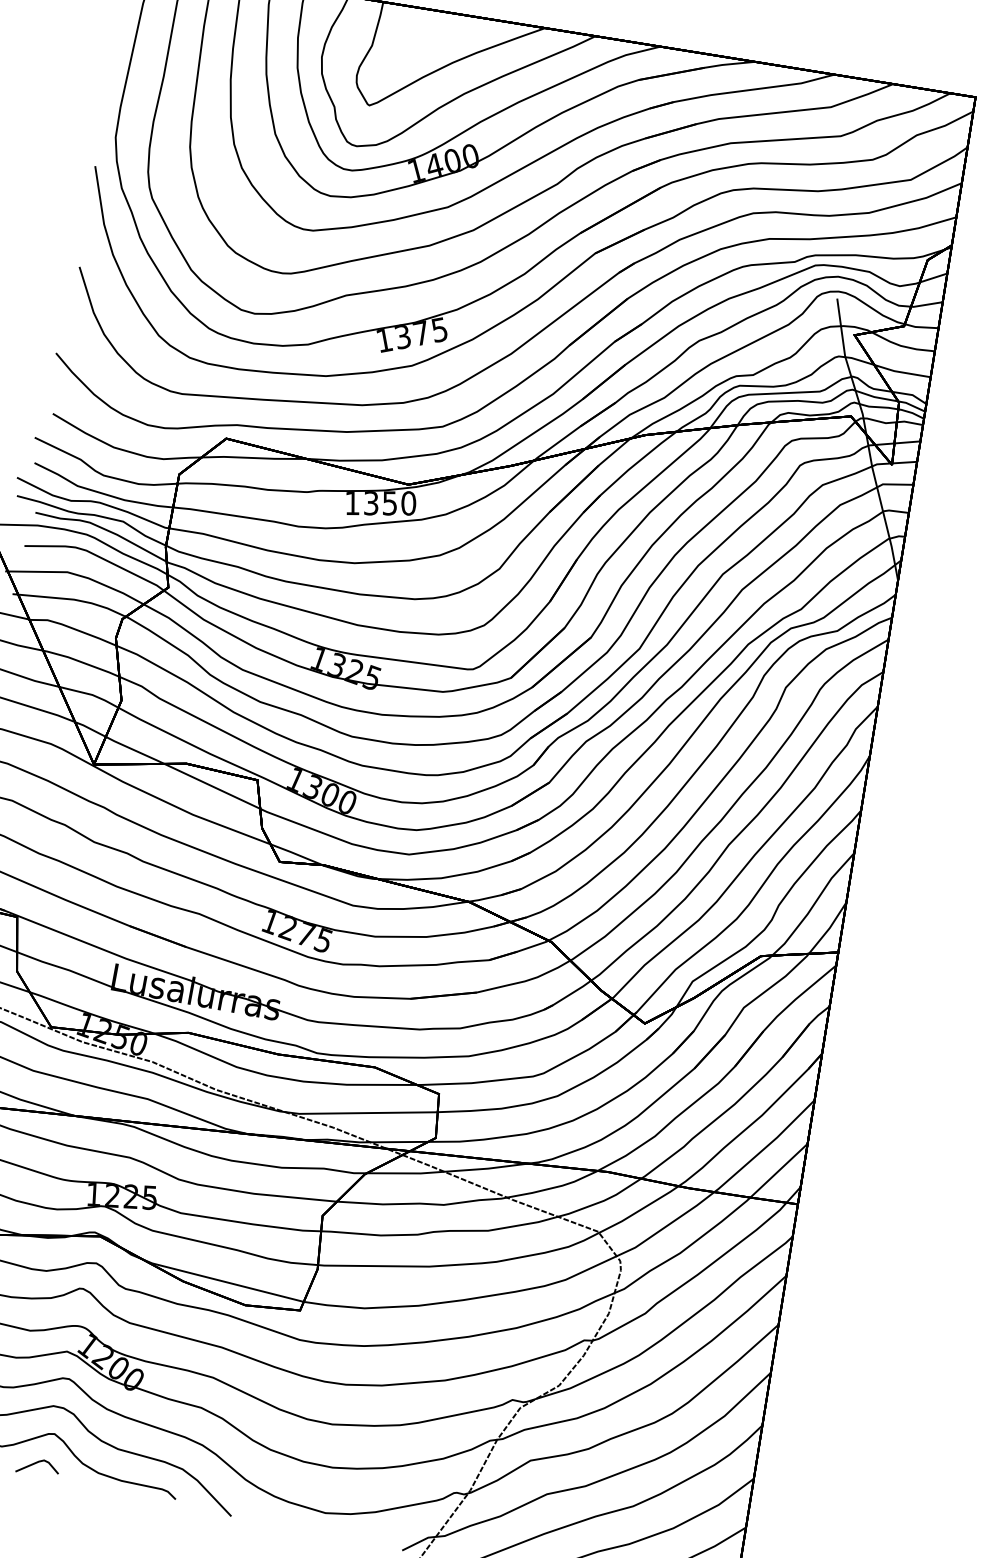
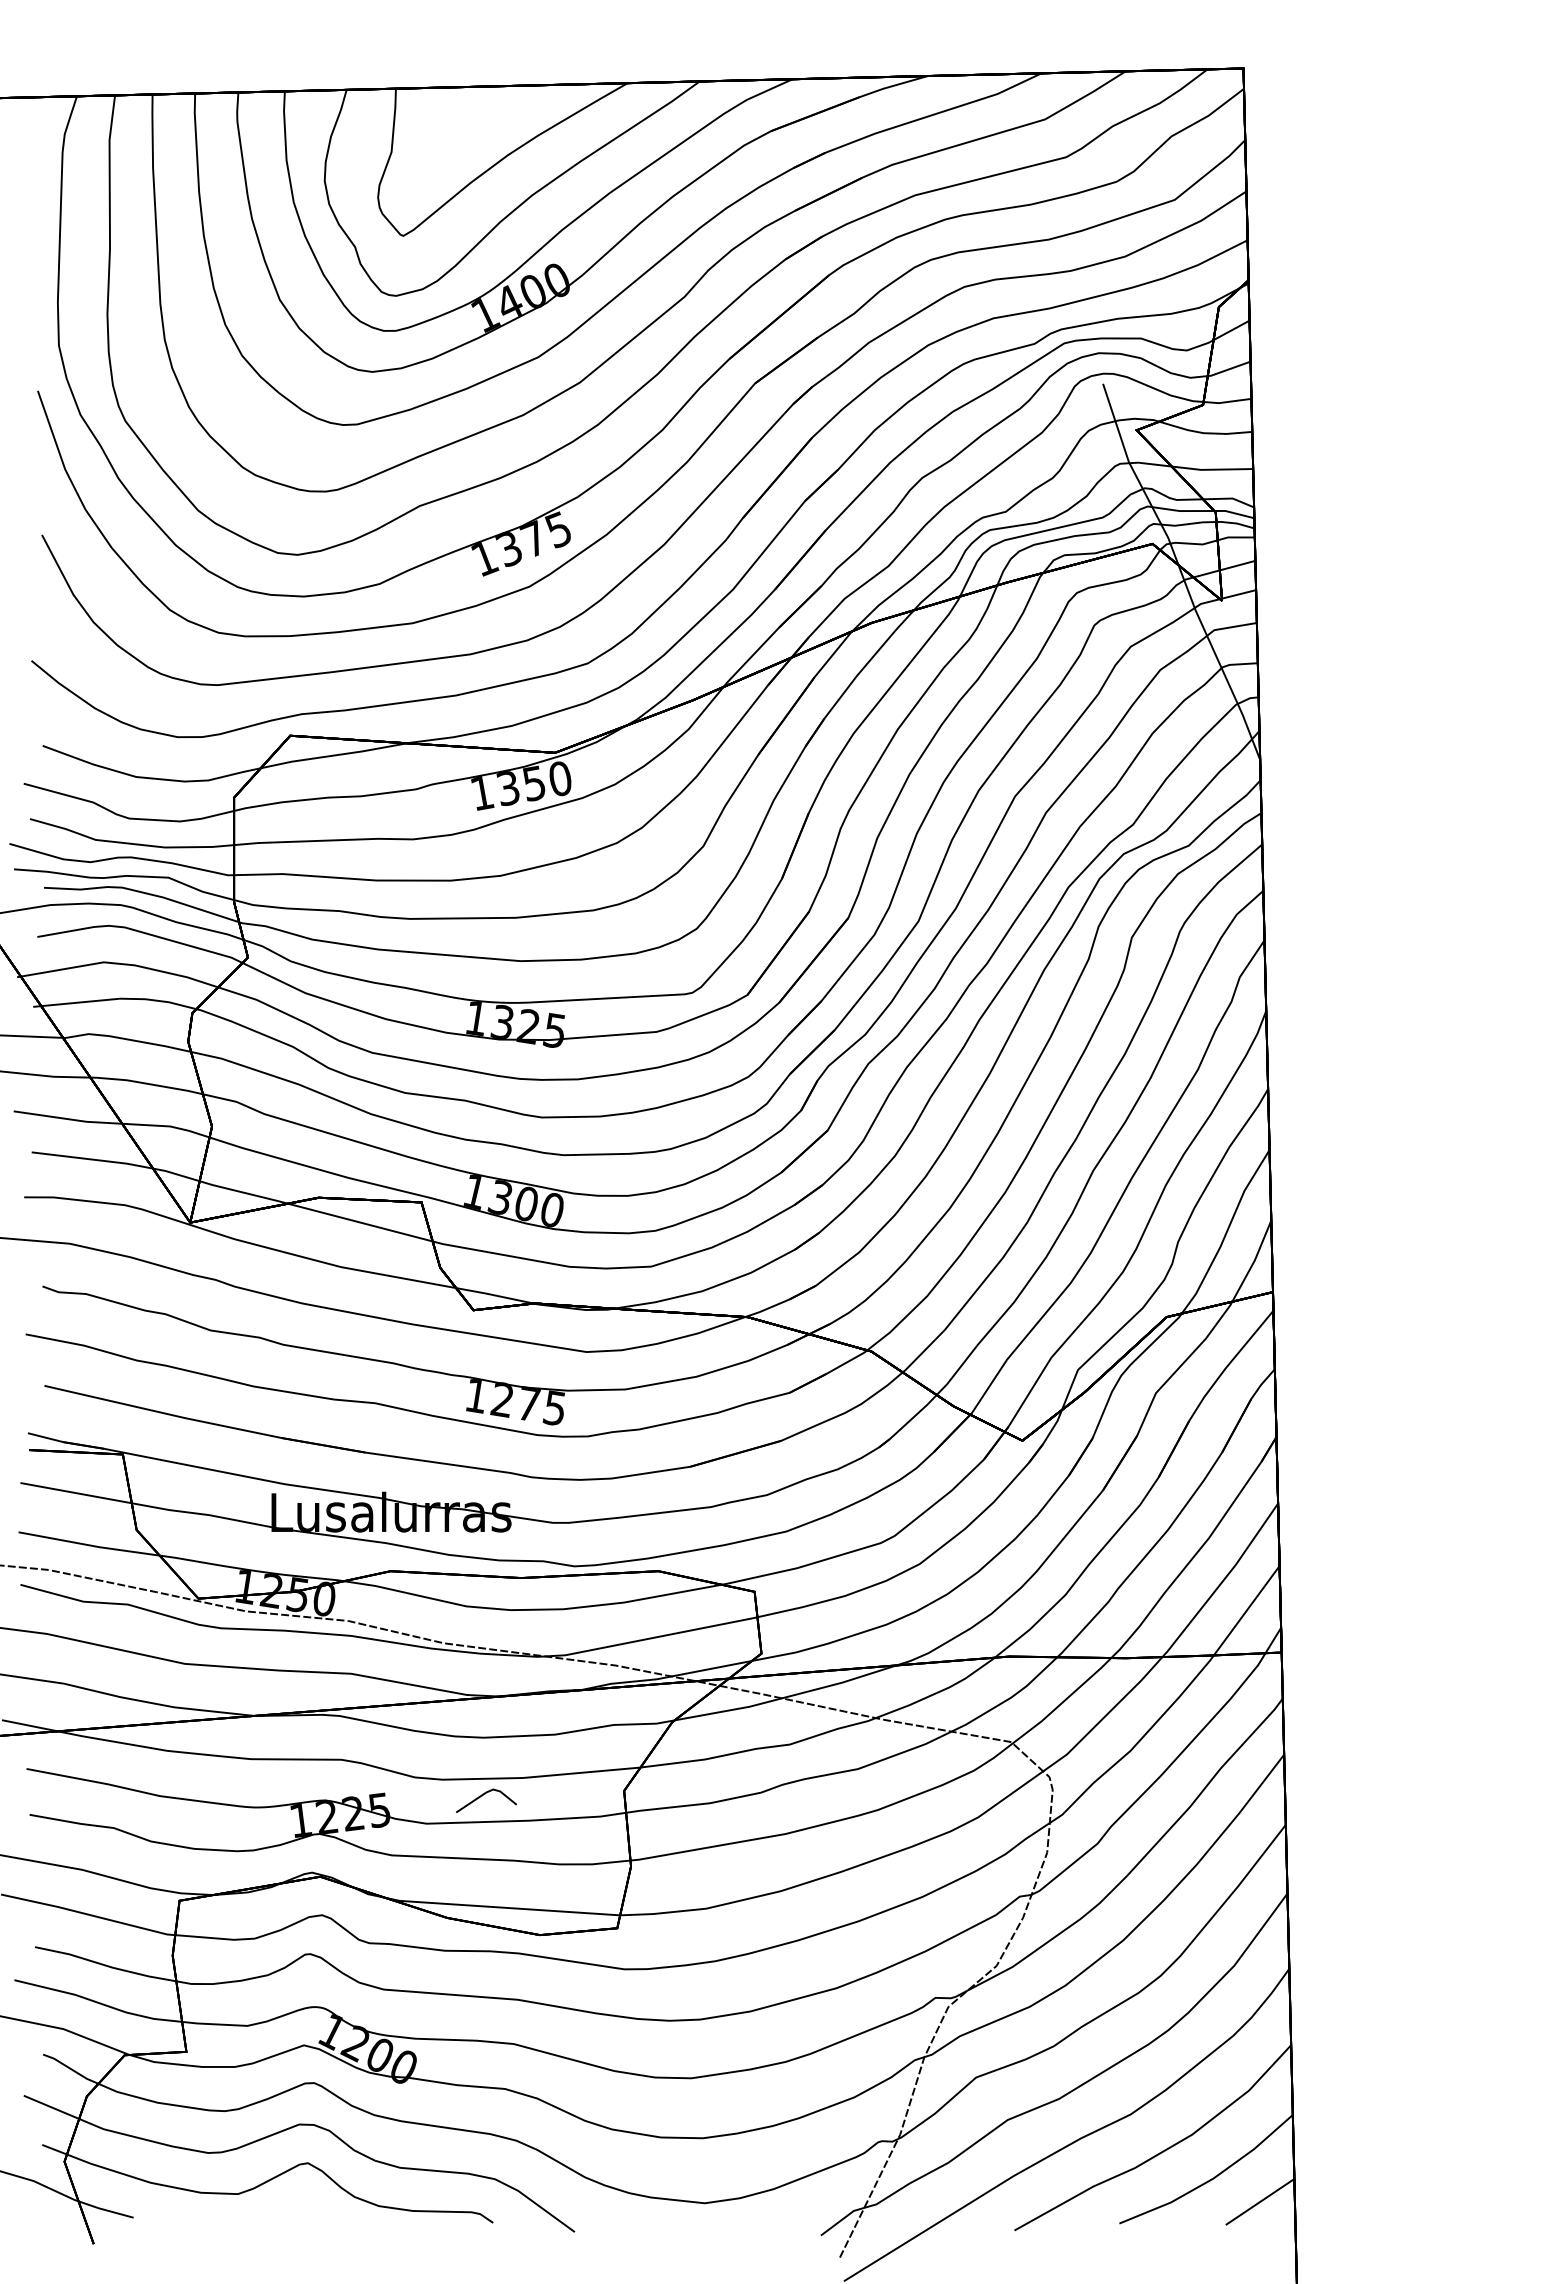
line: (35, 1463) -> (482, 1796), moved

